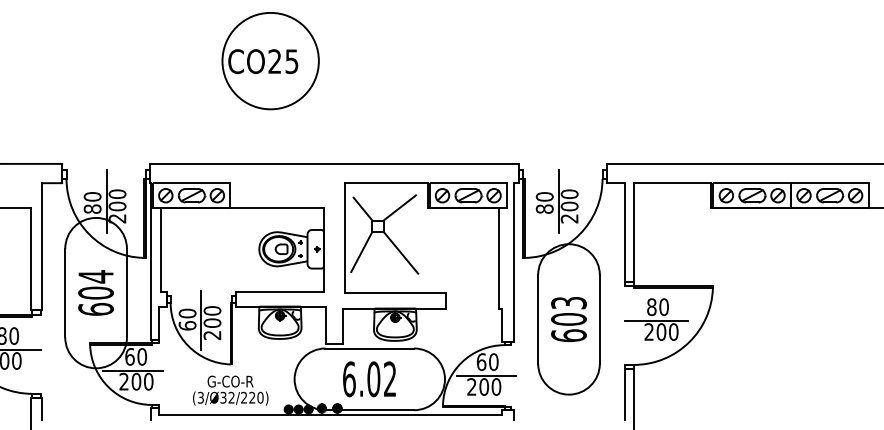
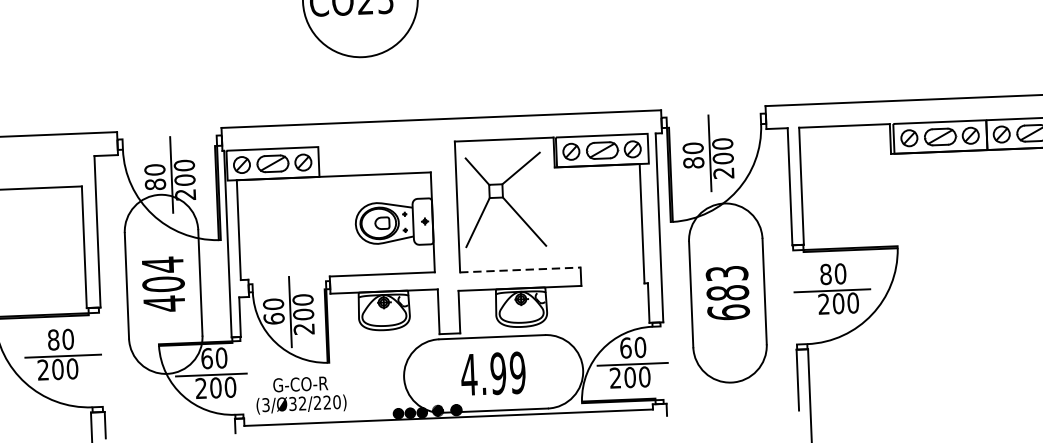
line: (395, 293) -> (520, 270), solid -> dashed
text: (95, 309) -> (163, 303), 604 -> 404
text: (568, 319) -> (727, 293), 603 -> 683
text: (369, 379) -> (493, 374), 6.02 -> 4.99
text: (230, 390) -> (300, 394), moved

